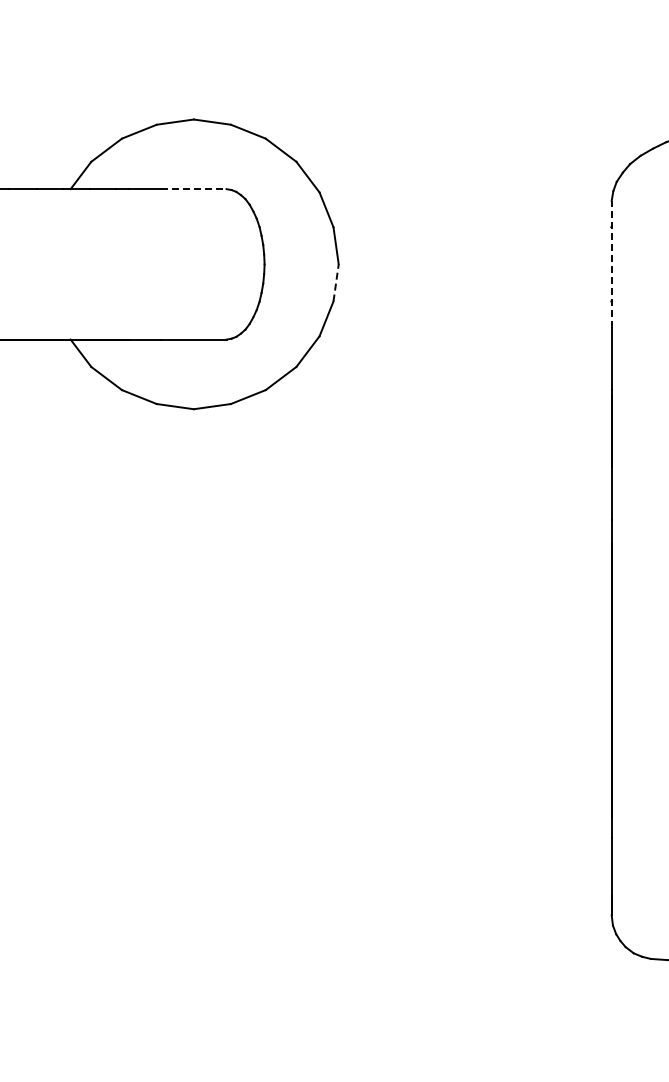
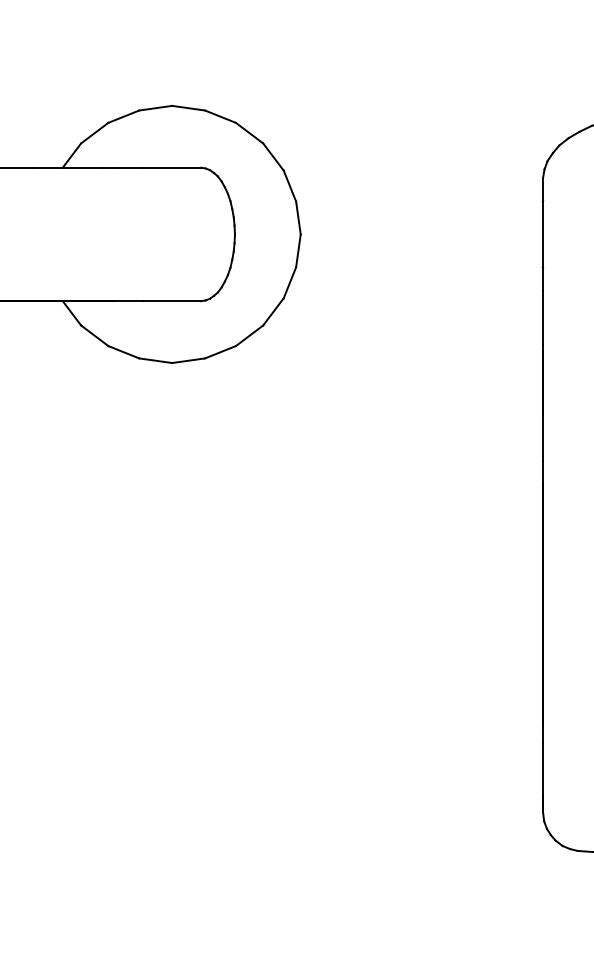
line: (193, 189) -> (171, 168), dashed -> solid
line: (611, 263) -> (542, 233), dashed -> solid
line: (336, 282) -> (298, 250), dashed -> solid

